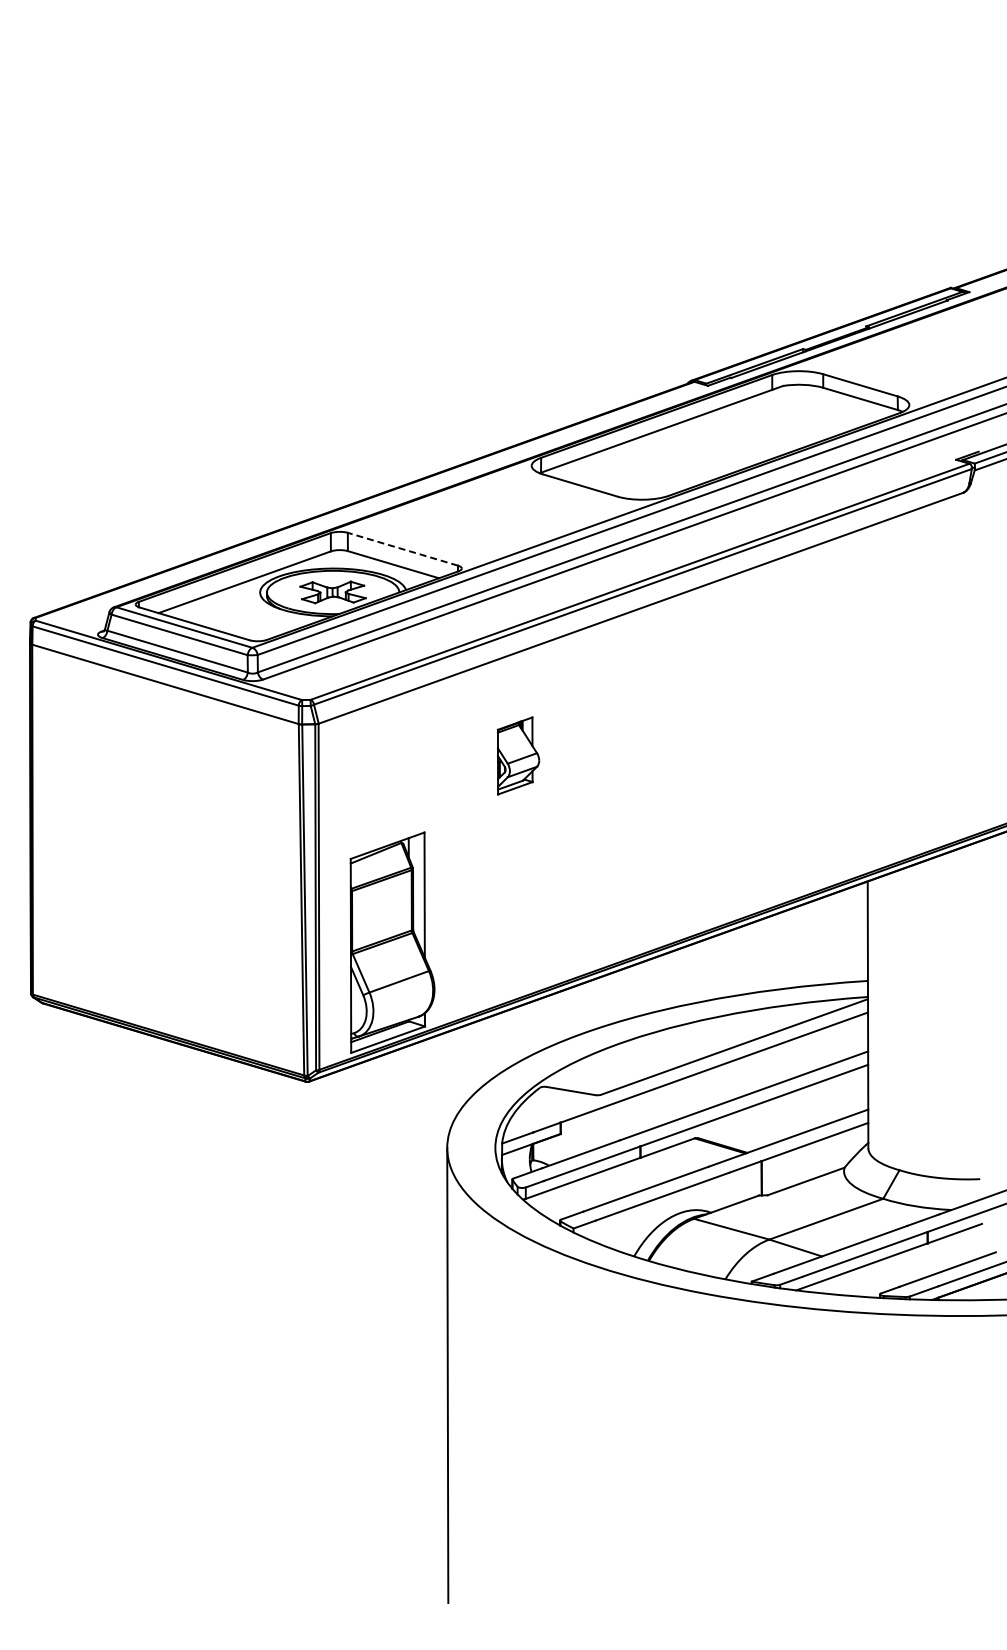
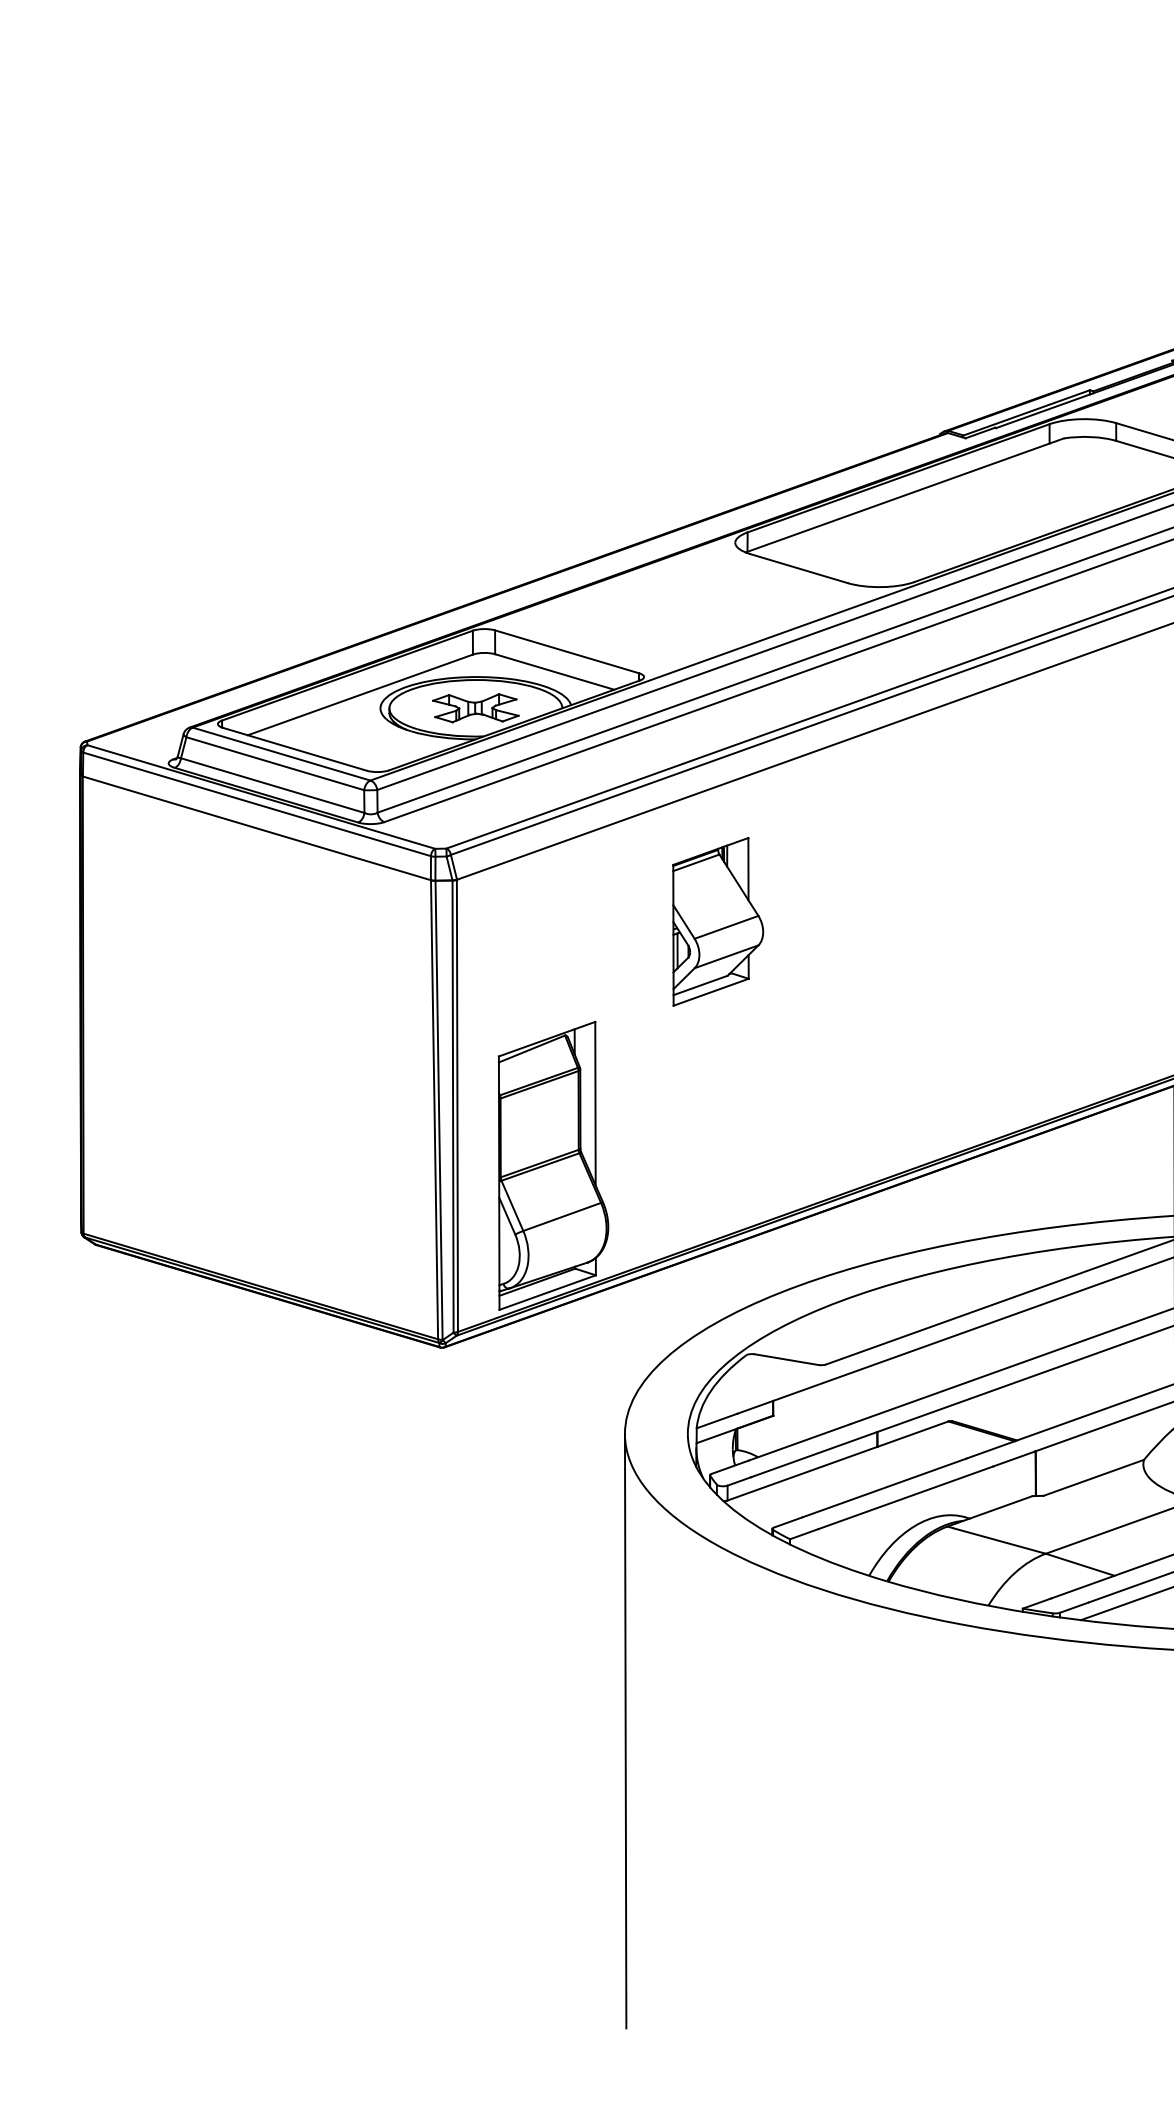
line: (402, 549) -> (566, 652), dashed -> solid
part: (518, 755) -> (718, 921), size x1.67

